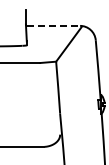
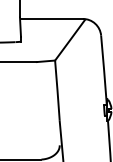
line: (53, 25) -> (52, 18), dashed -> solid

